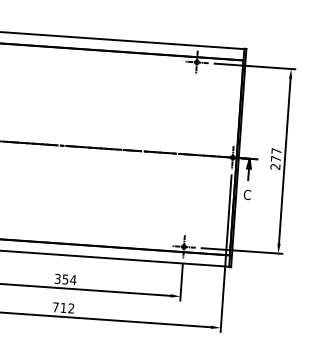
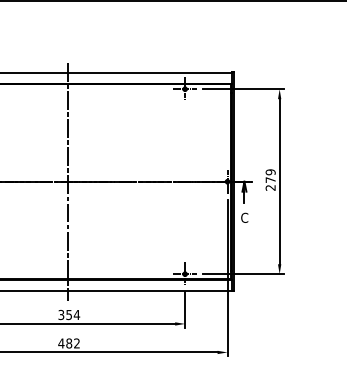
line: (73, 146) -> (67, 181), added
text: (276, 151) -> (270, 172), 277 -> 279
text: (59, 307) -> (65, 343), 712 -> 482

